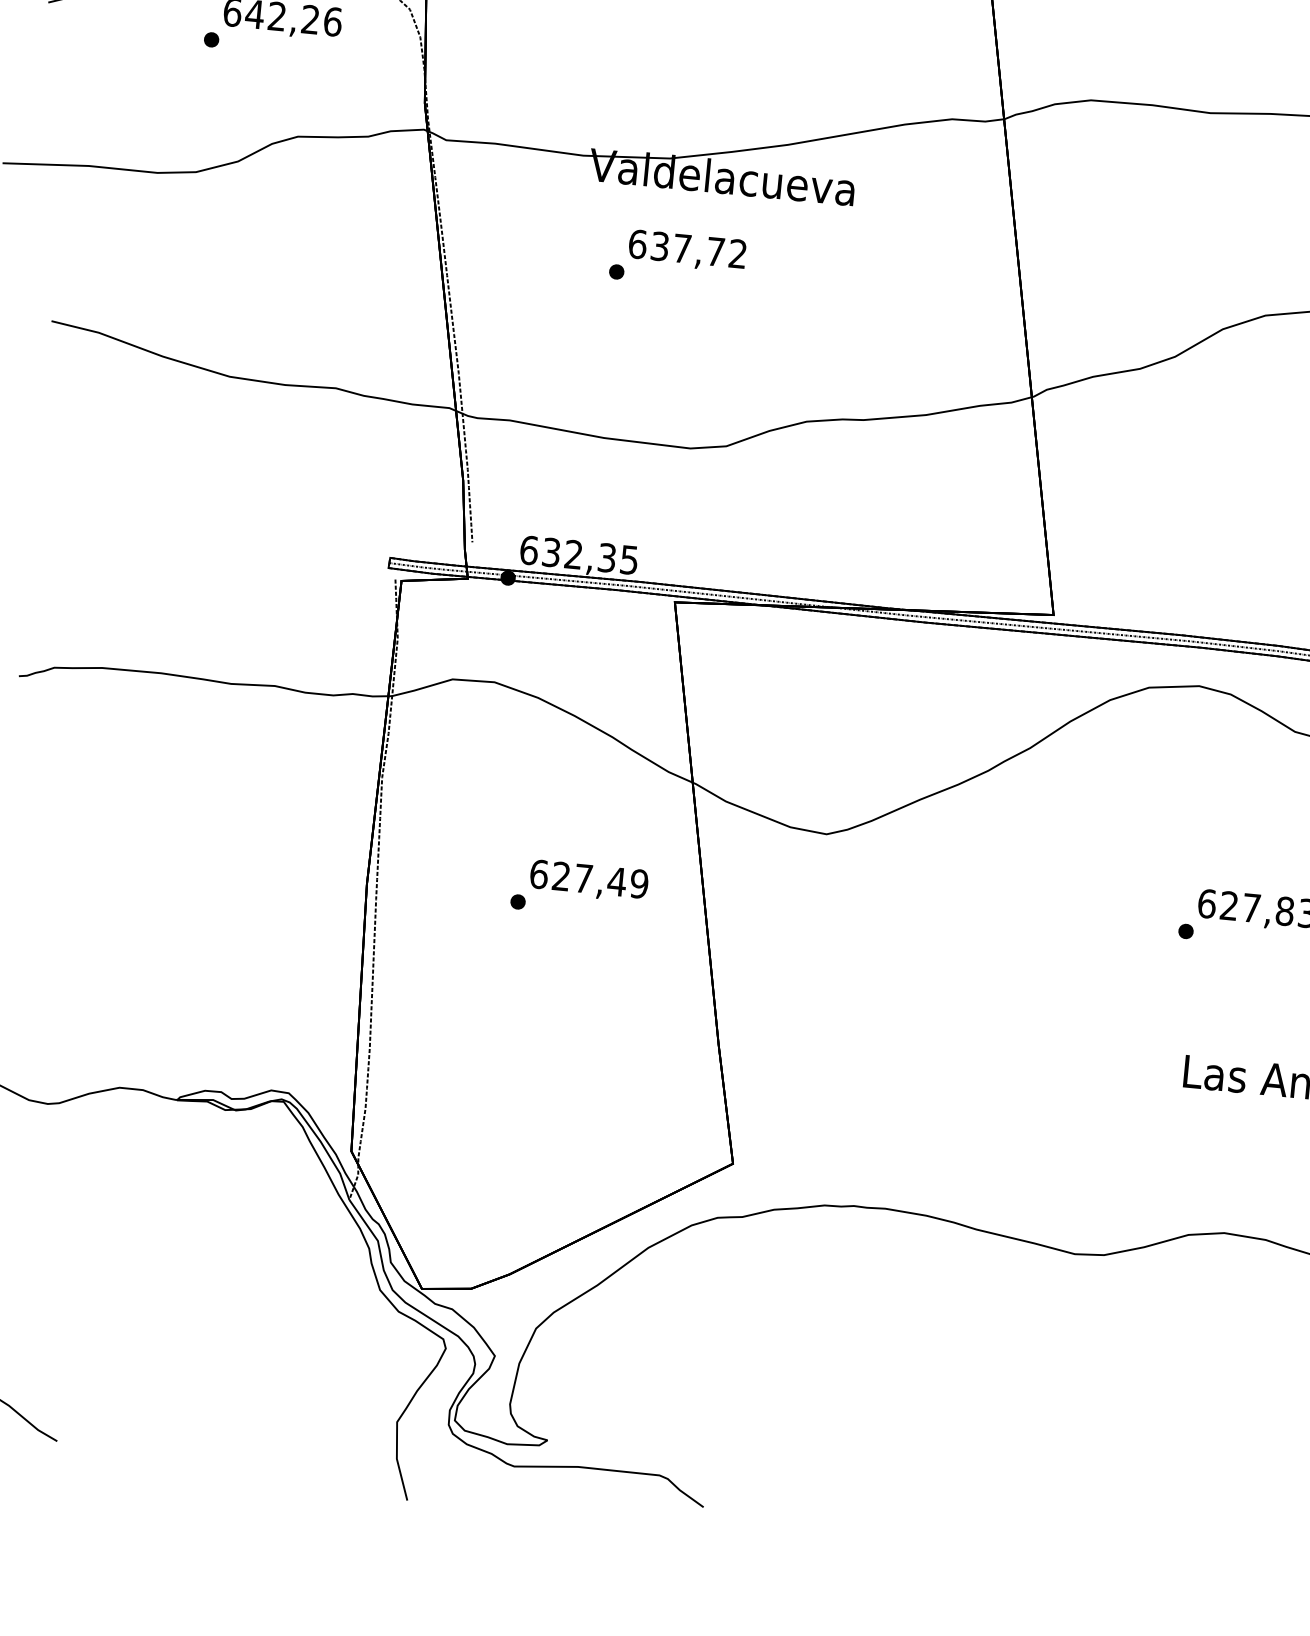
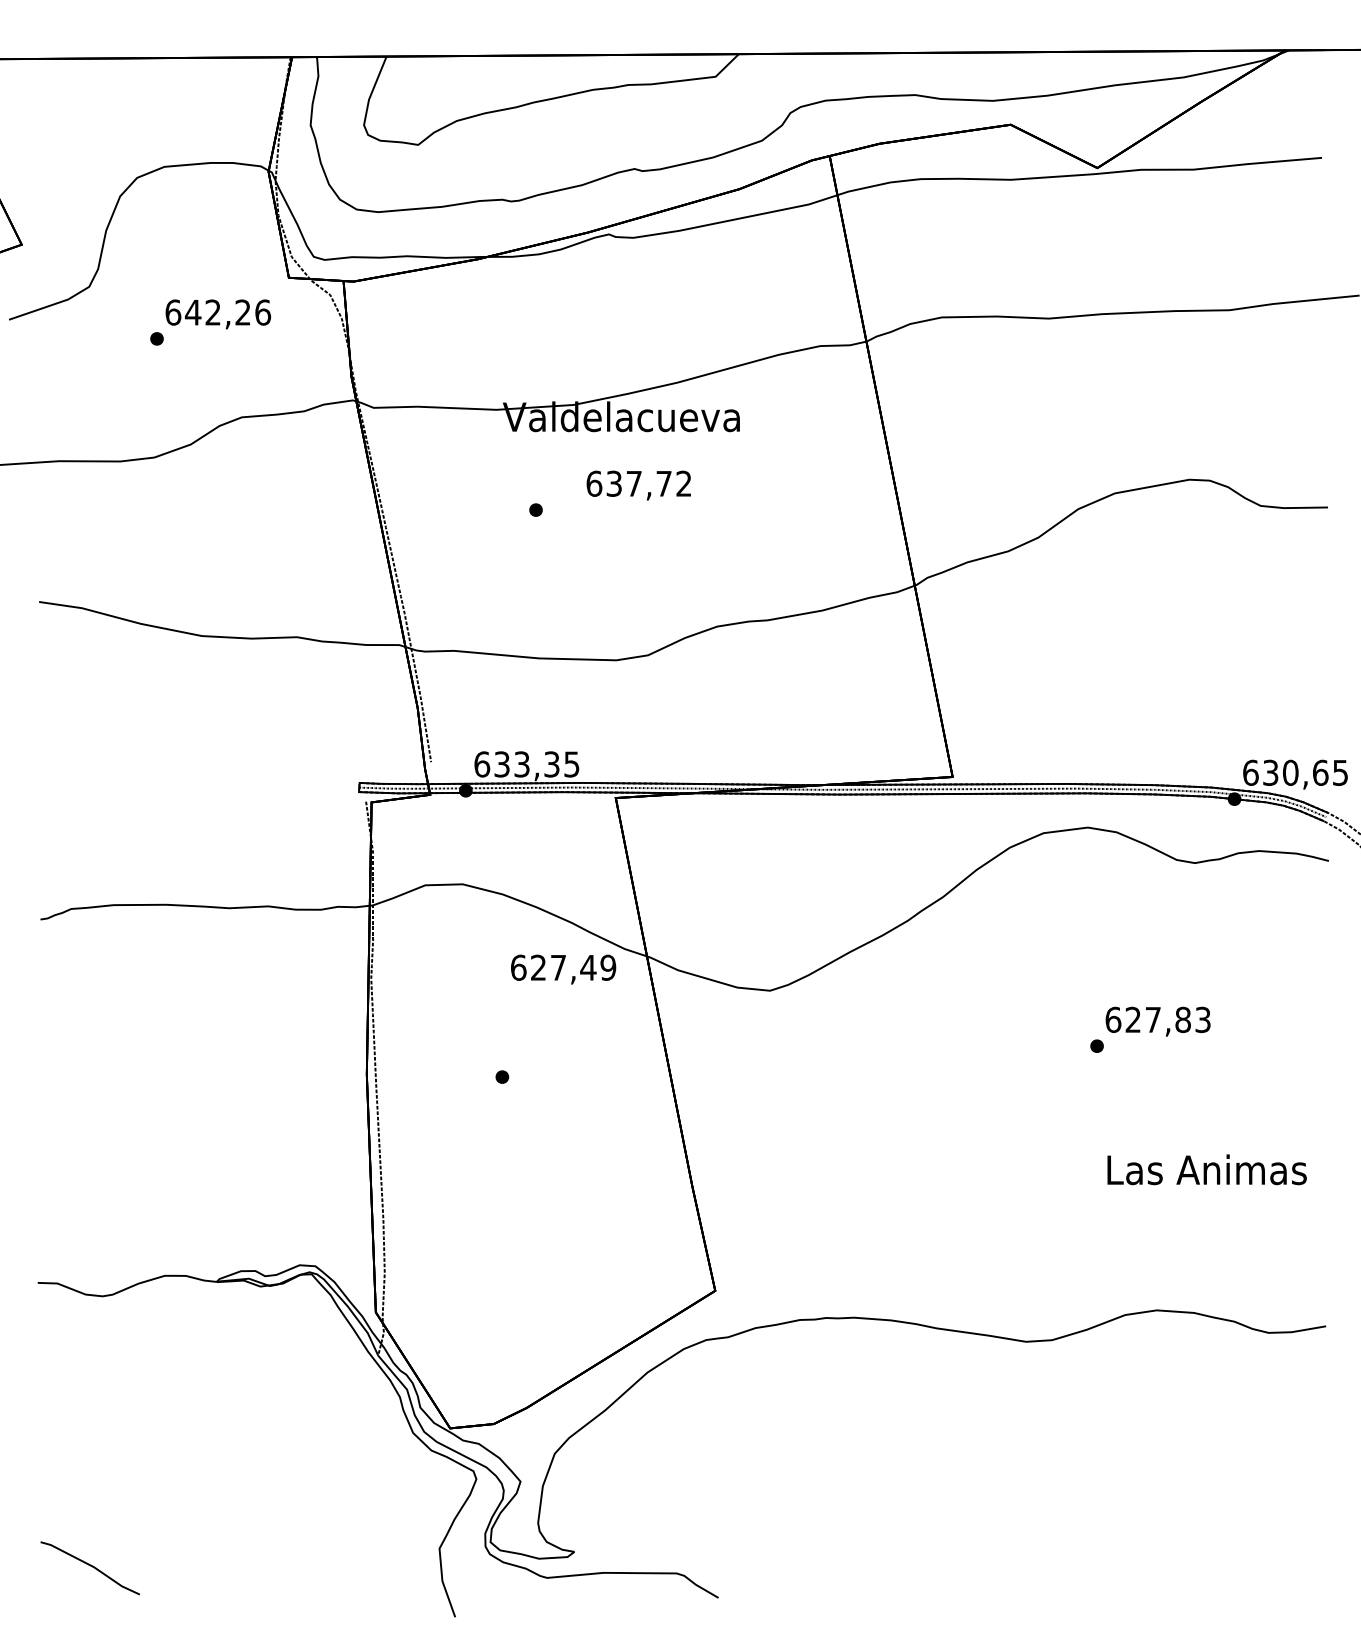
text: (686, 250) -> (638, 485), moved
text: (573, 554) -> (521, 764), 632,35 -> 633,35
text: (589, 881) -> (563, 969), moved

